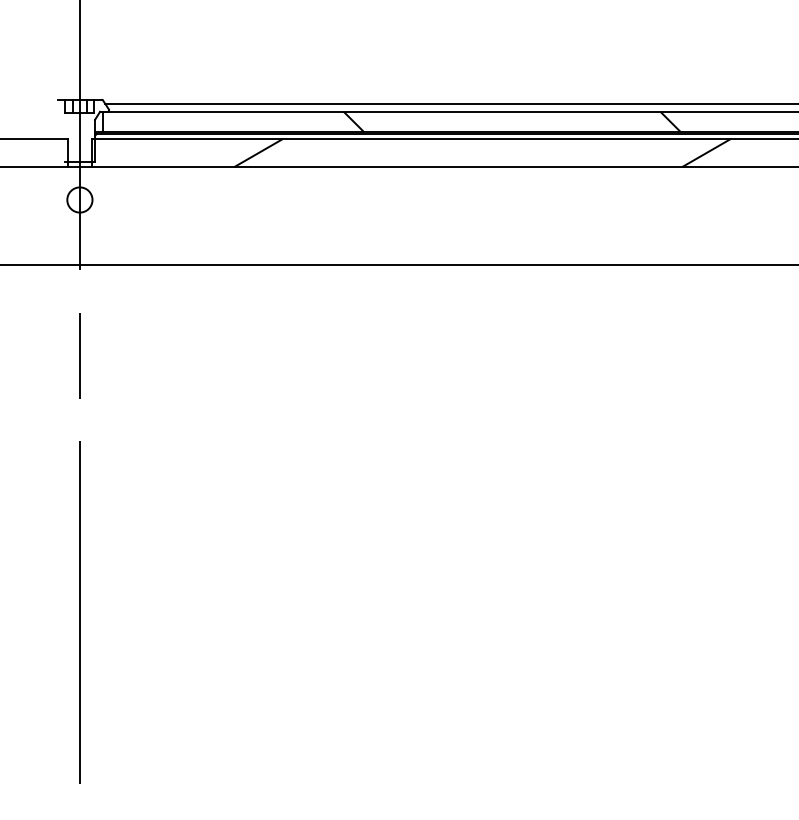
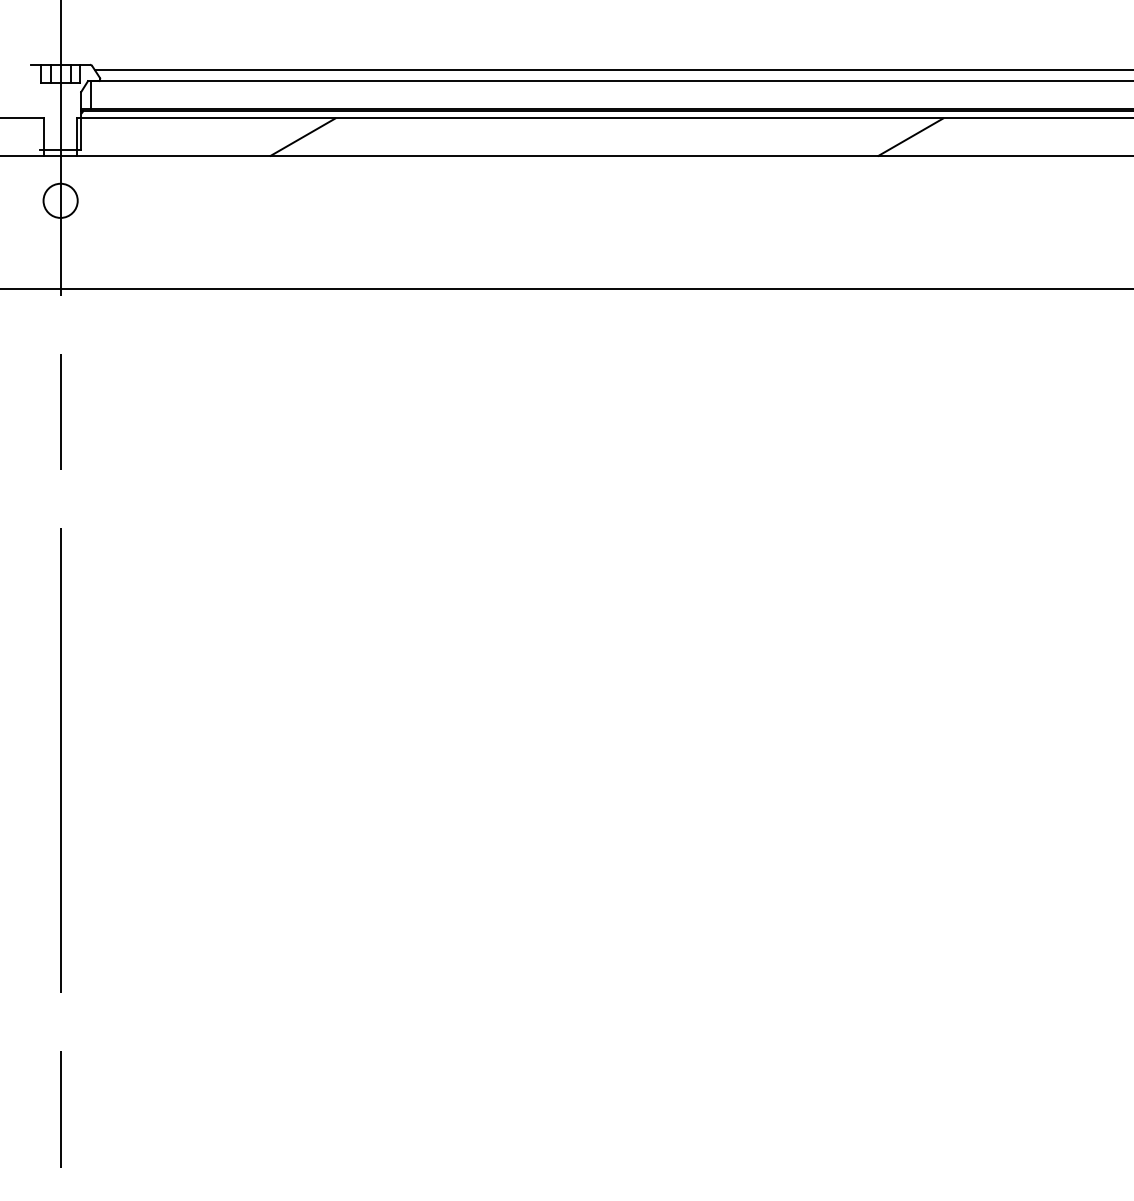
hatch: (511, 121) -> (646, 94), removed

